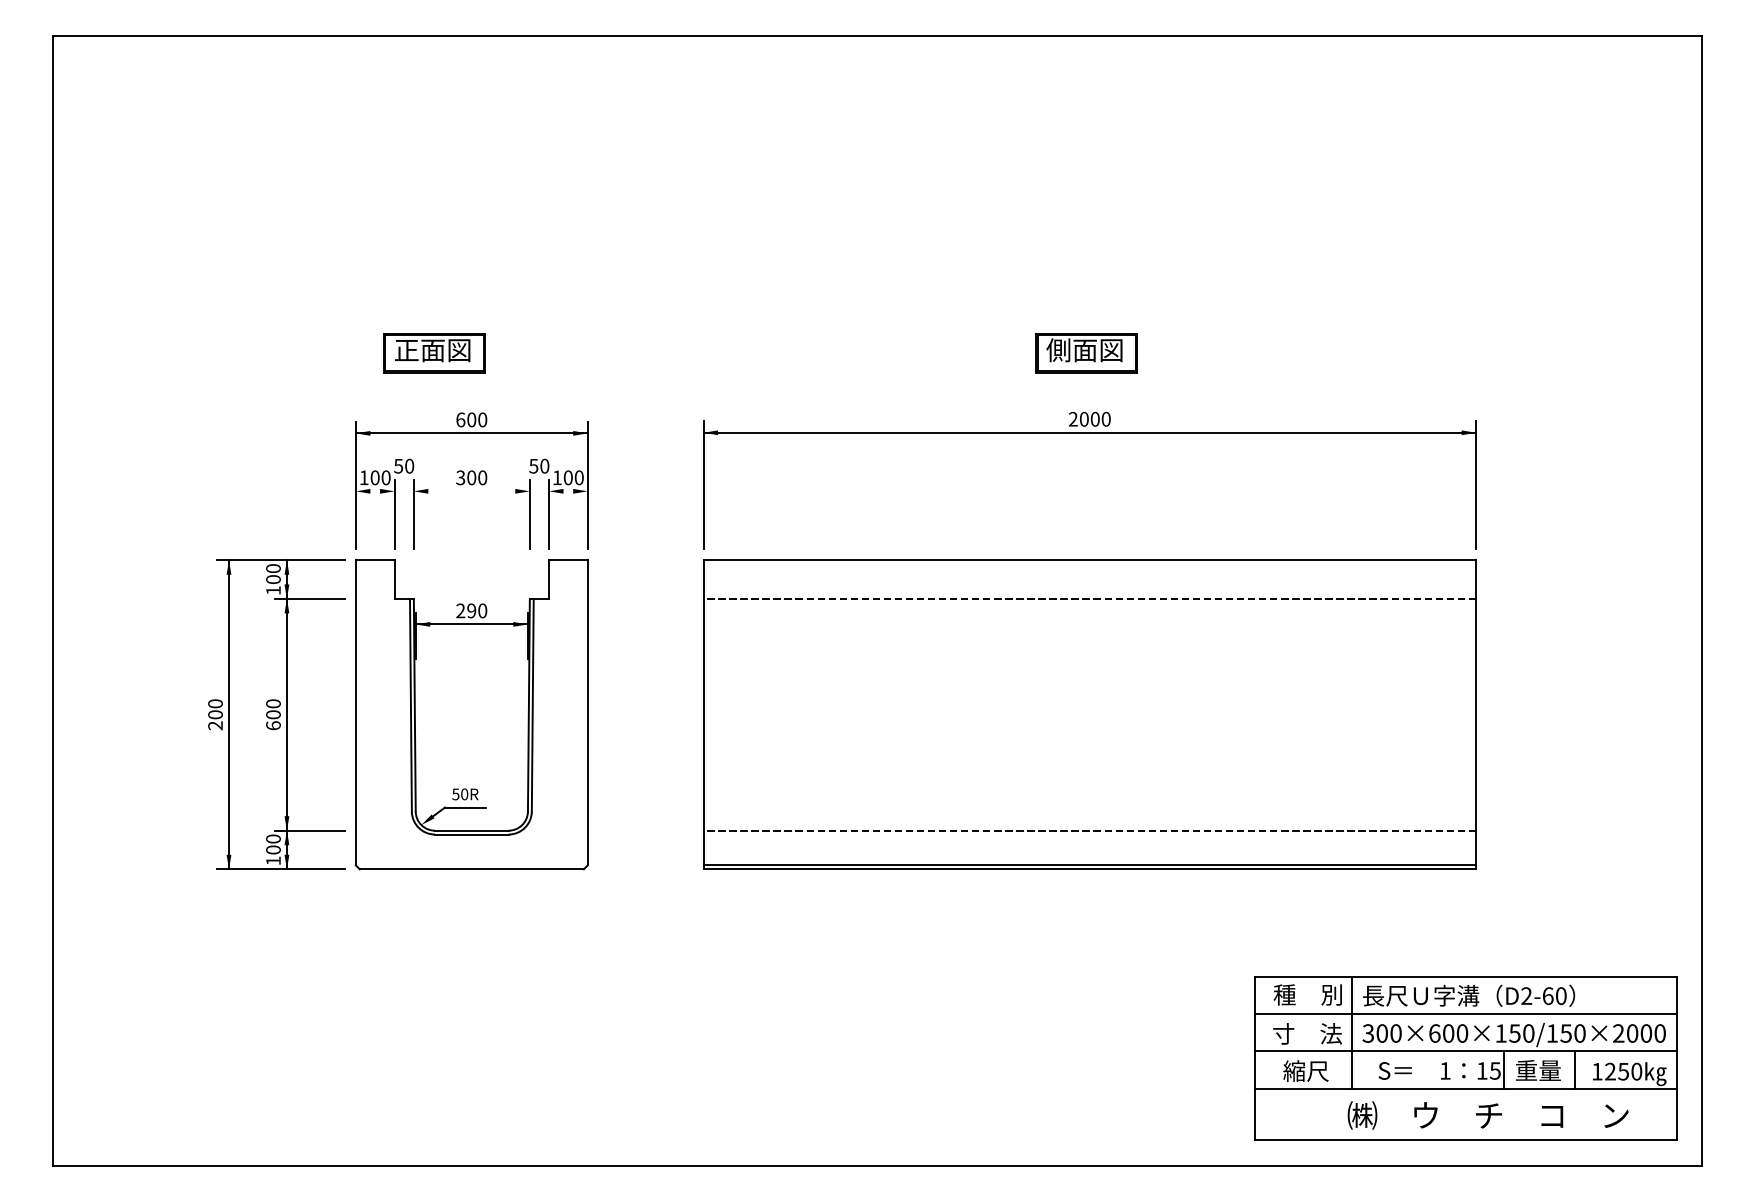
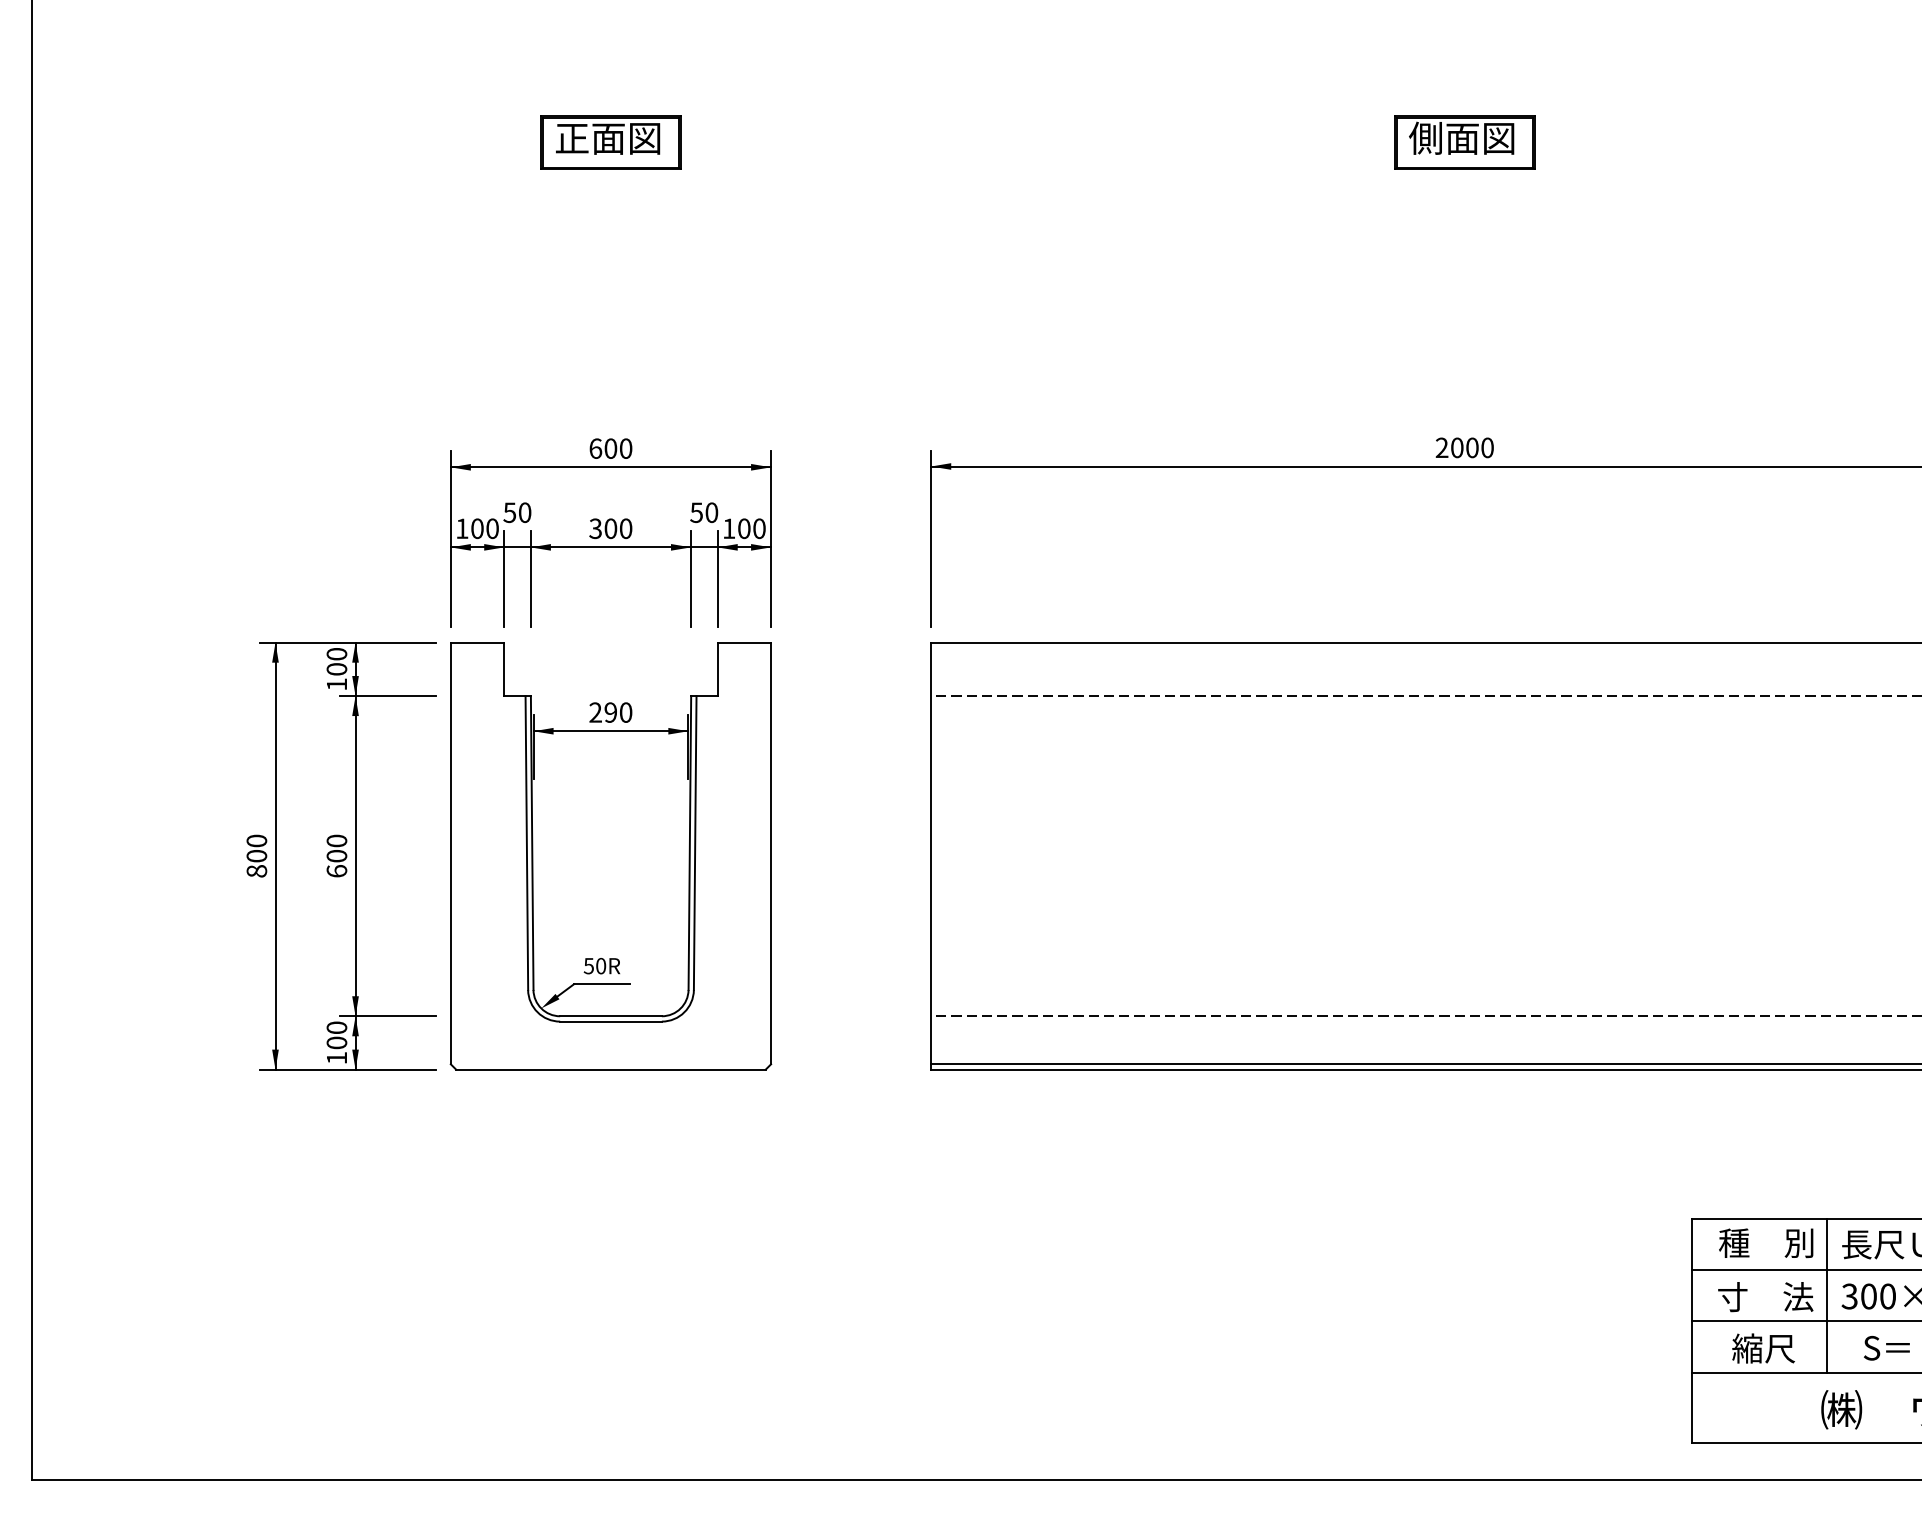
part: (434, 353) -> (610, 142), moved
part: (1086, 353) -> (1464, 142), moved
line: (471, 491) -> (610, 547), added
text: (215, 725) -> (256, 870), 200 -> 800

